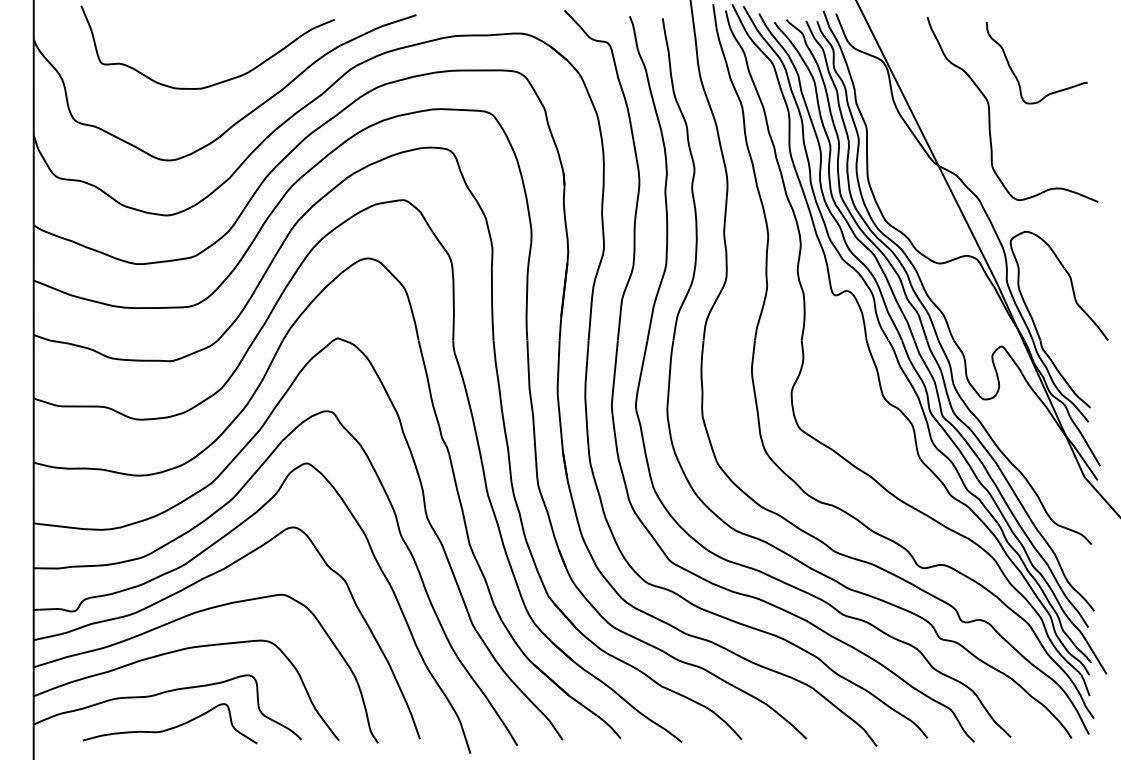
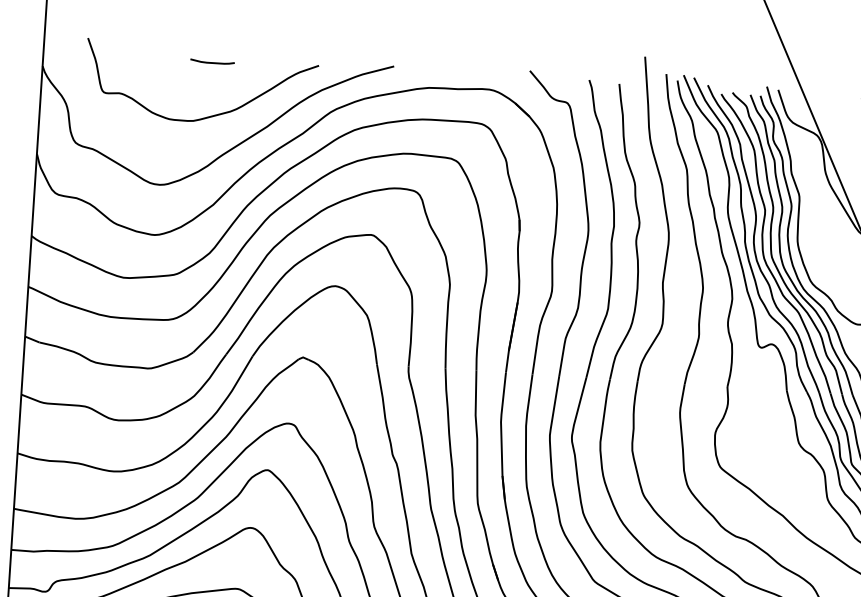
curve: (218, 23) -> (212, 62), added

